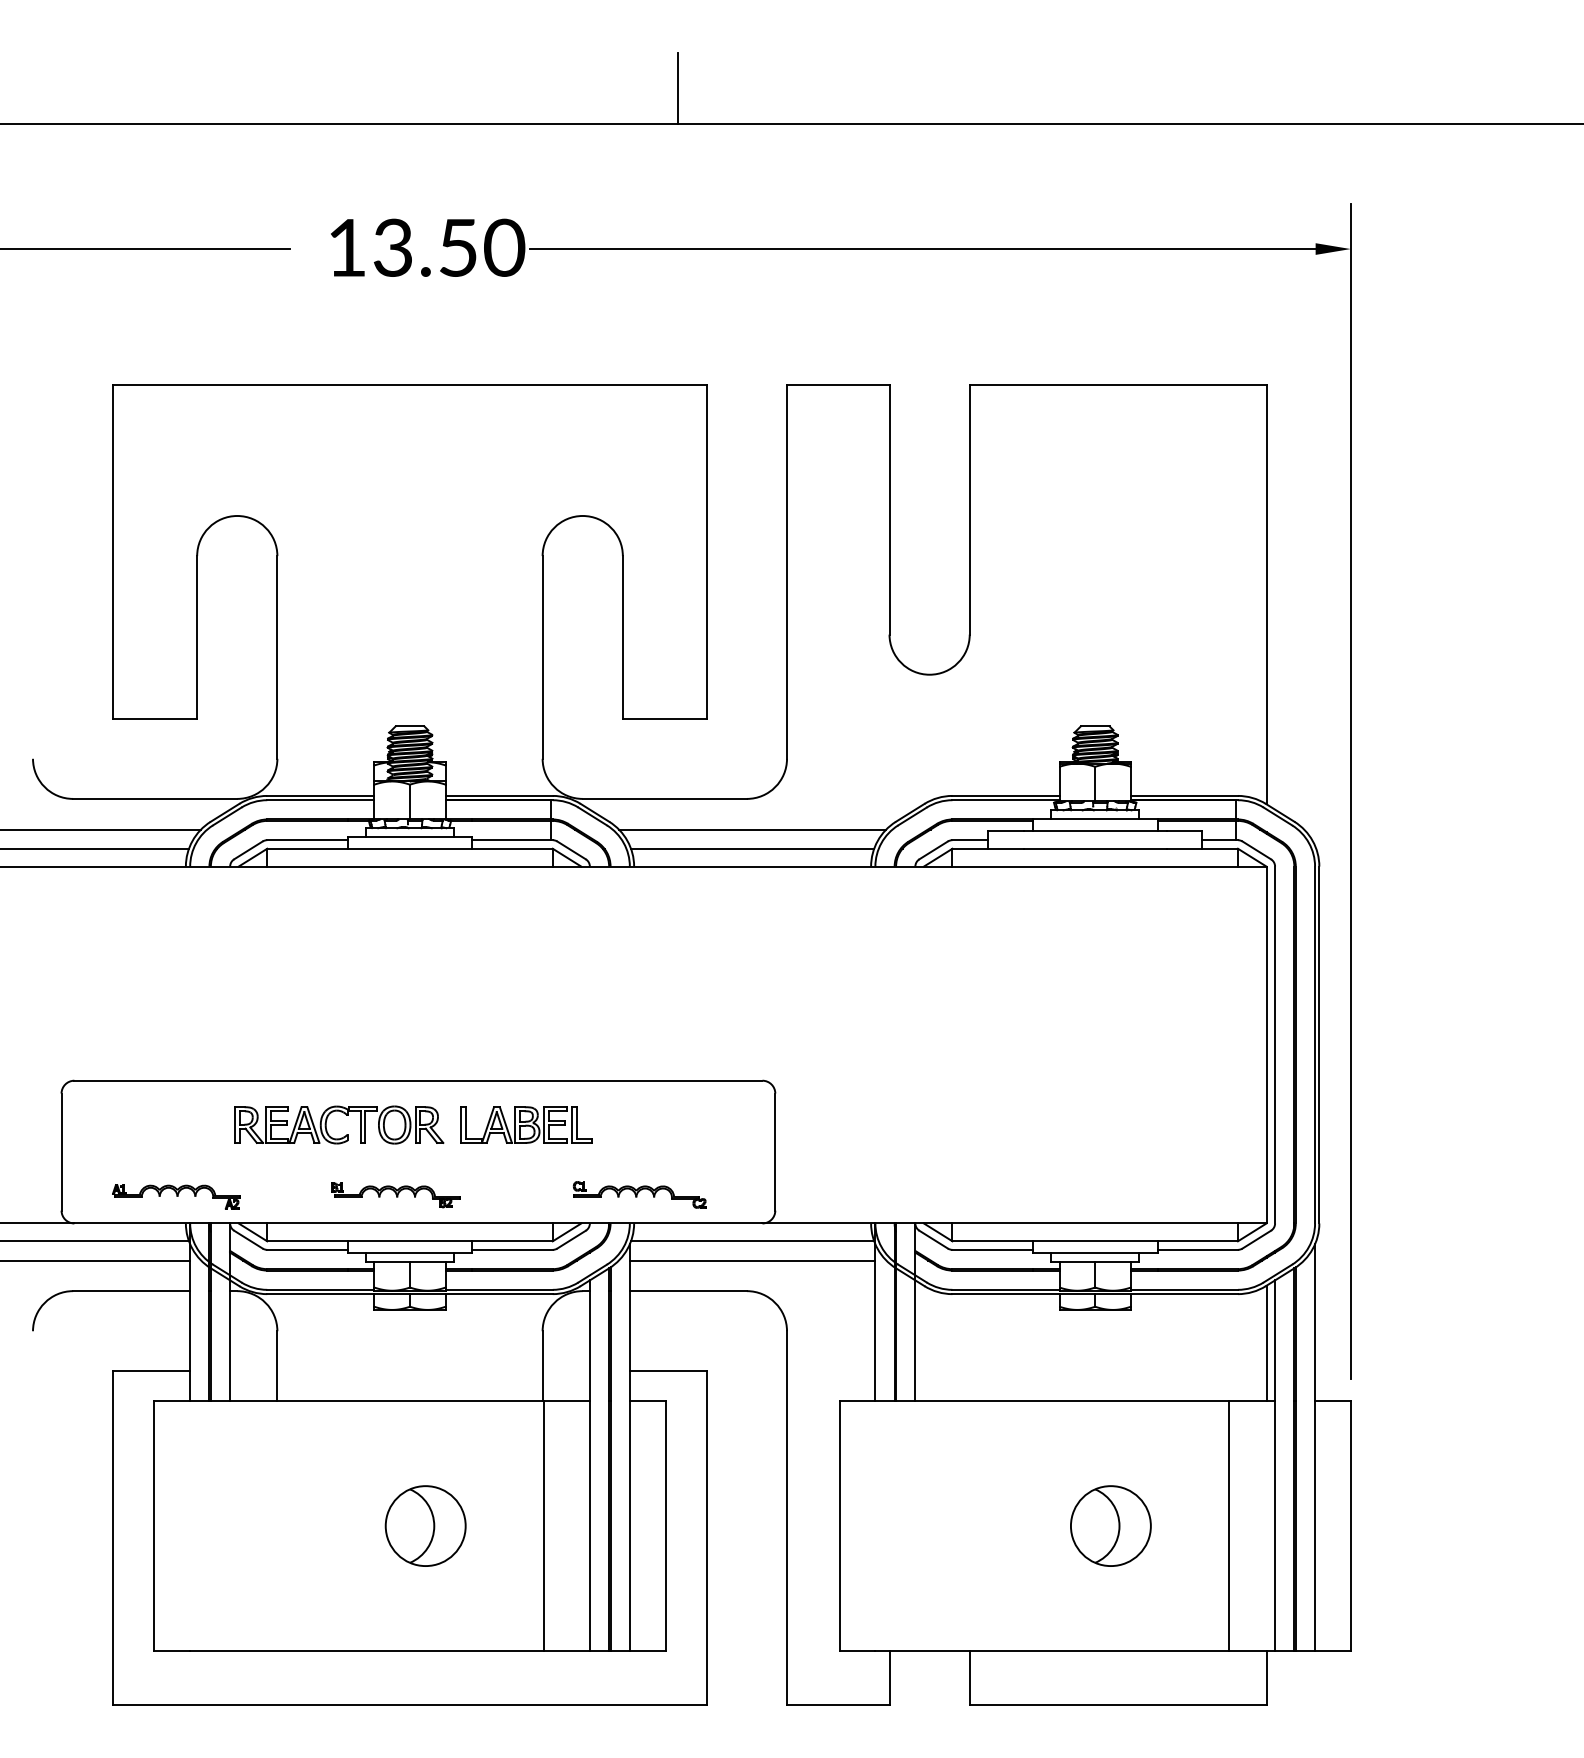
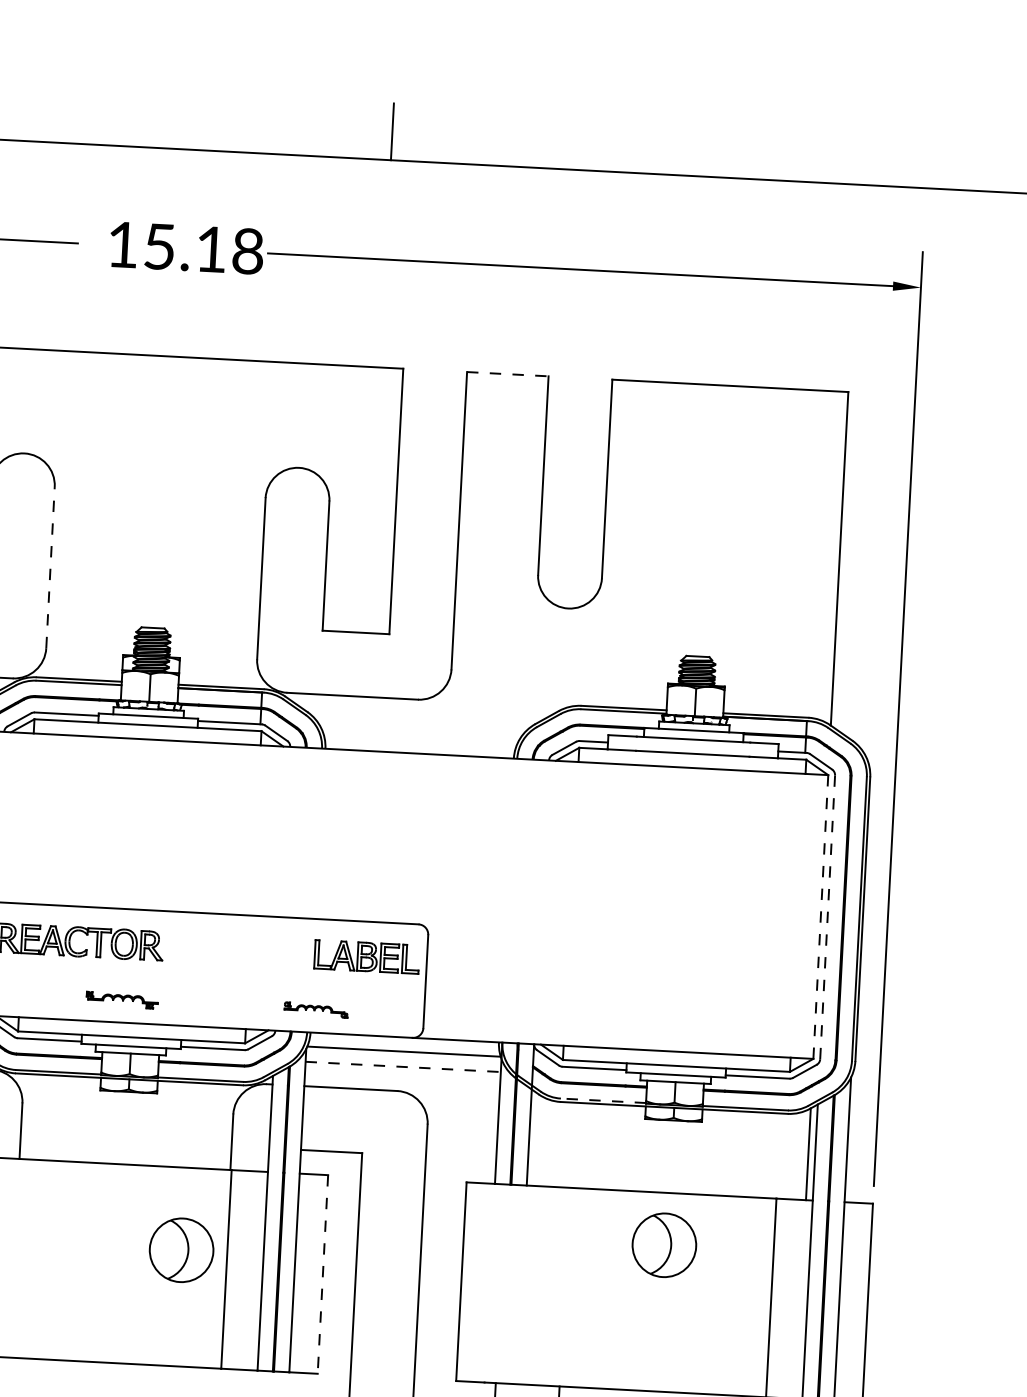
text: (449, 247) -> (204, 248), 13.50 -> 15.18
line: (838, 384) -> (508, 373), solid -> dashed
line: (277, 656) -> (50, 566), solid -> dashed
line: (752, 829) -> (421, 724), removed
line: (752, 848) -> (420, 739), removed
line: (1266, 1044) -> (820, 916), solid -> dashed
line: (1275, 1044) -> (827, 916), solid -> dashed
part: (526, 1124) -> (366, 956), moved
part: (639, 1194) -> (316, 1009), size x0.6
part: (395, 1195) -> (121, 1000), size x0.7
line: (752, 1260) -> (403, 1066), solid -> dashed
line: (1006, 1289) -> (603, 1100), solid -> dashed
part: (425, 1525) -> (181, 1249), moved
part: (1110, 1525) -> (664, 1244), moved
line: (665, 1526) -> (322, 1274), solid -> dashed

